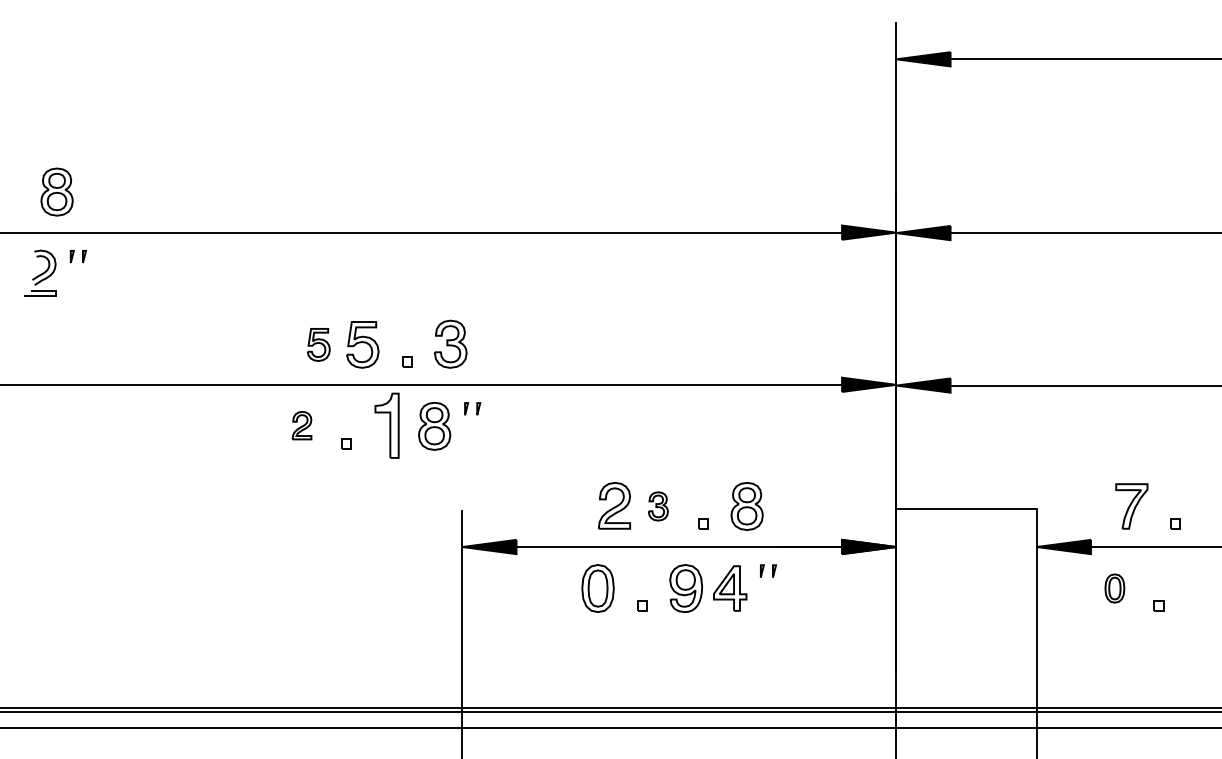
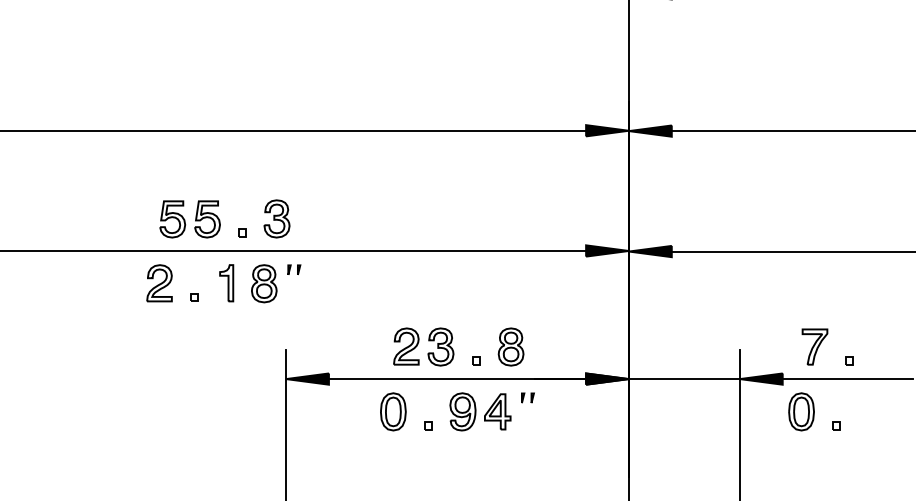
part: (318, 344) -> (172, 219), size x1.43
part: (301, 425) -> (159, 283), size x1.67
part: (386, 425) -> (226, 283), size x0.71
part: (658, 506) -> (441, 347), size x1.67
line: (966, 509) -> (684, 379), moved
part: (1114, 588) -> (801, 411), size x1.67

